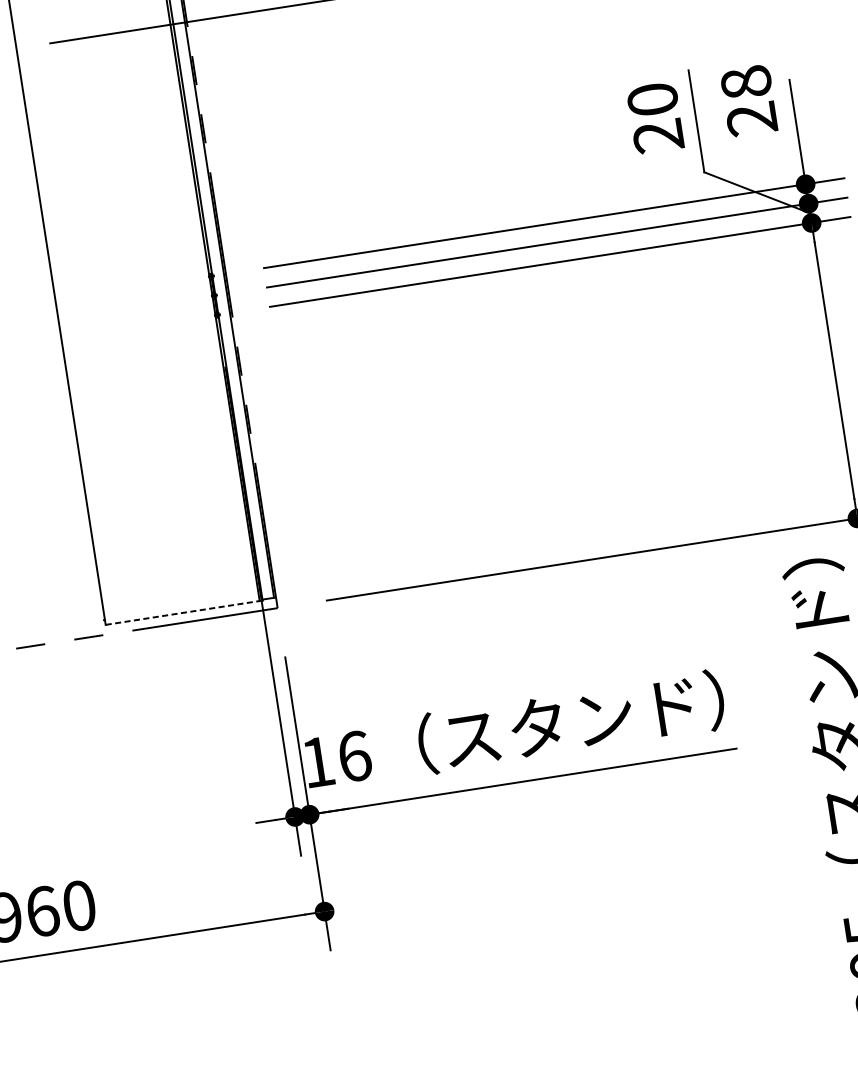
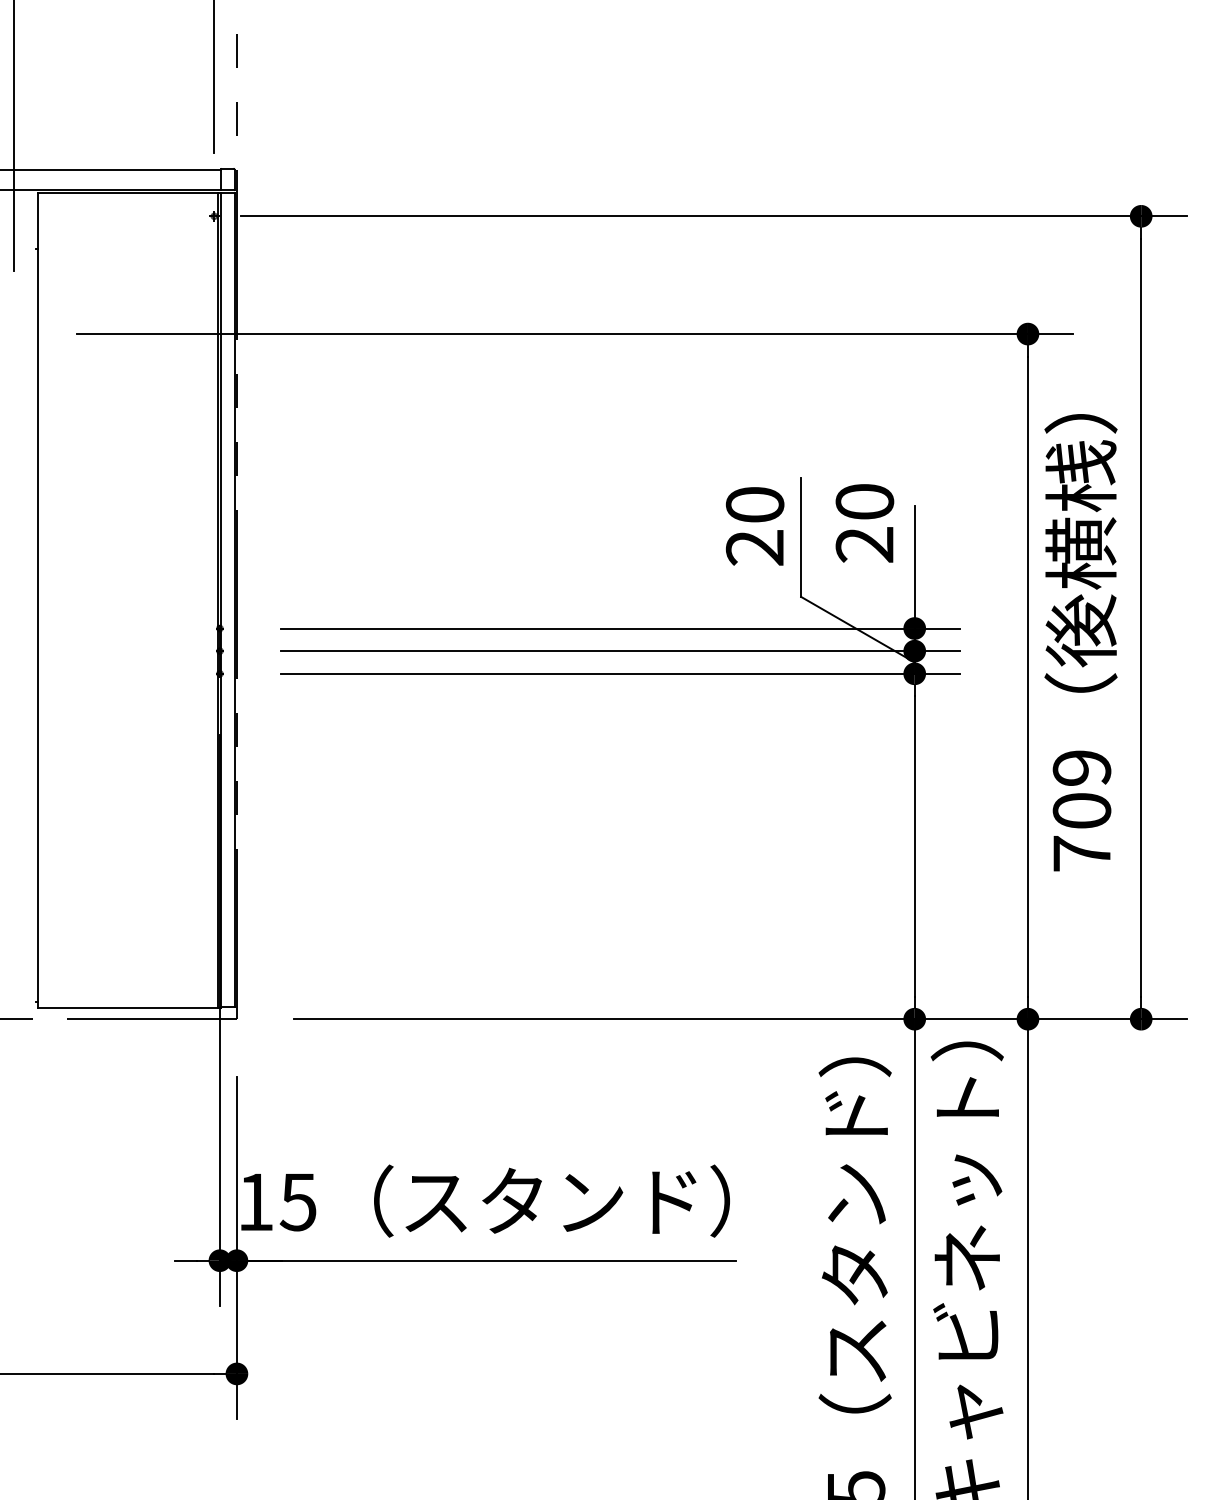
text: (745, 82) -> (864, 501), 28 -> 20
line: (183, 612) -> (128, 1007), dashed -> solid
text: (353, 756) -> (297, 1202), 16 -> 15

